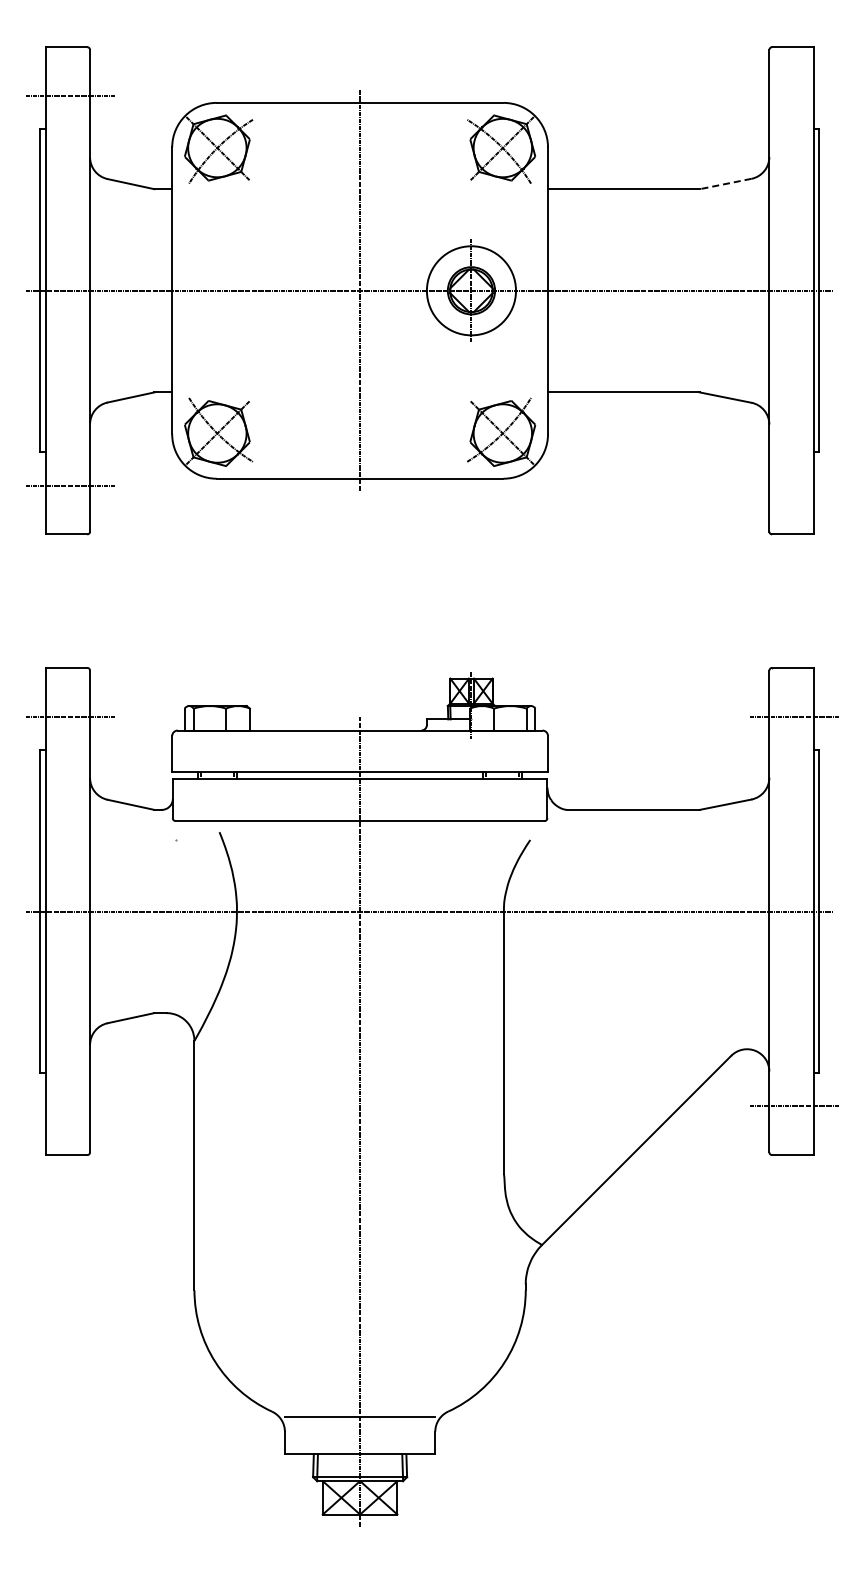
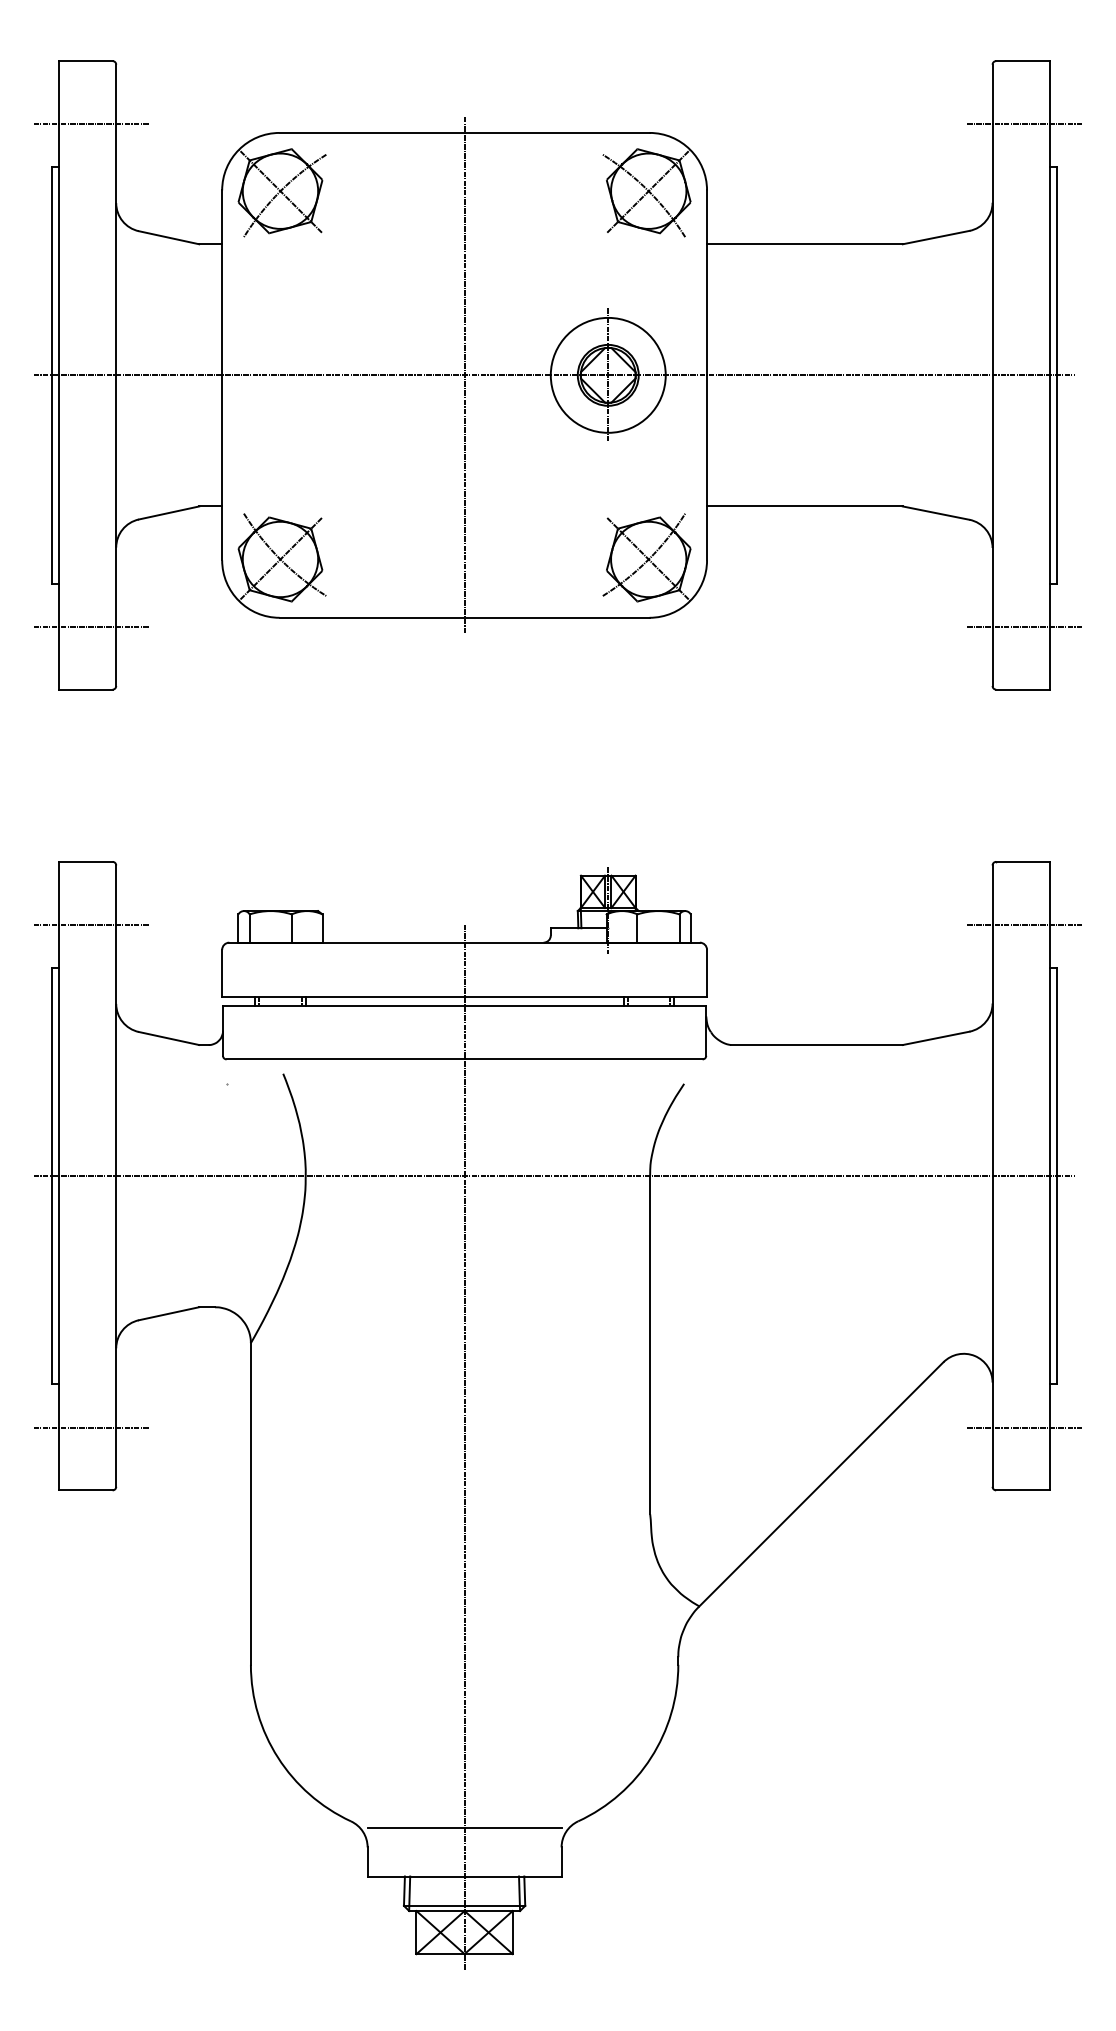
line: (793, 95) -> (1023, 123), added
line: (725, 184) -> (935, 238), dashed -> solid
line: (793, 485) -> (1023, 626), added
line: (70, 1106) -> (90, 1427), added

